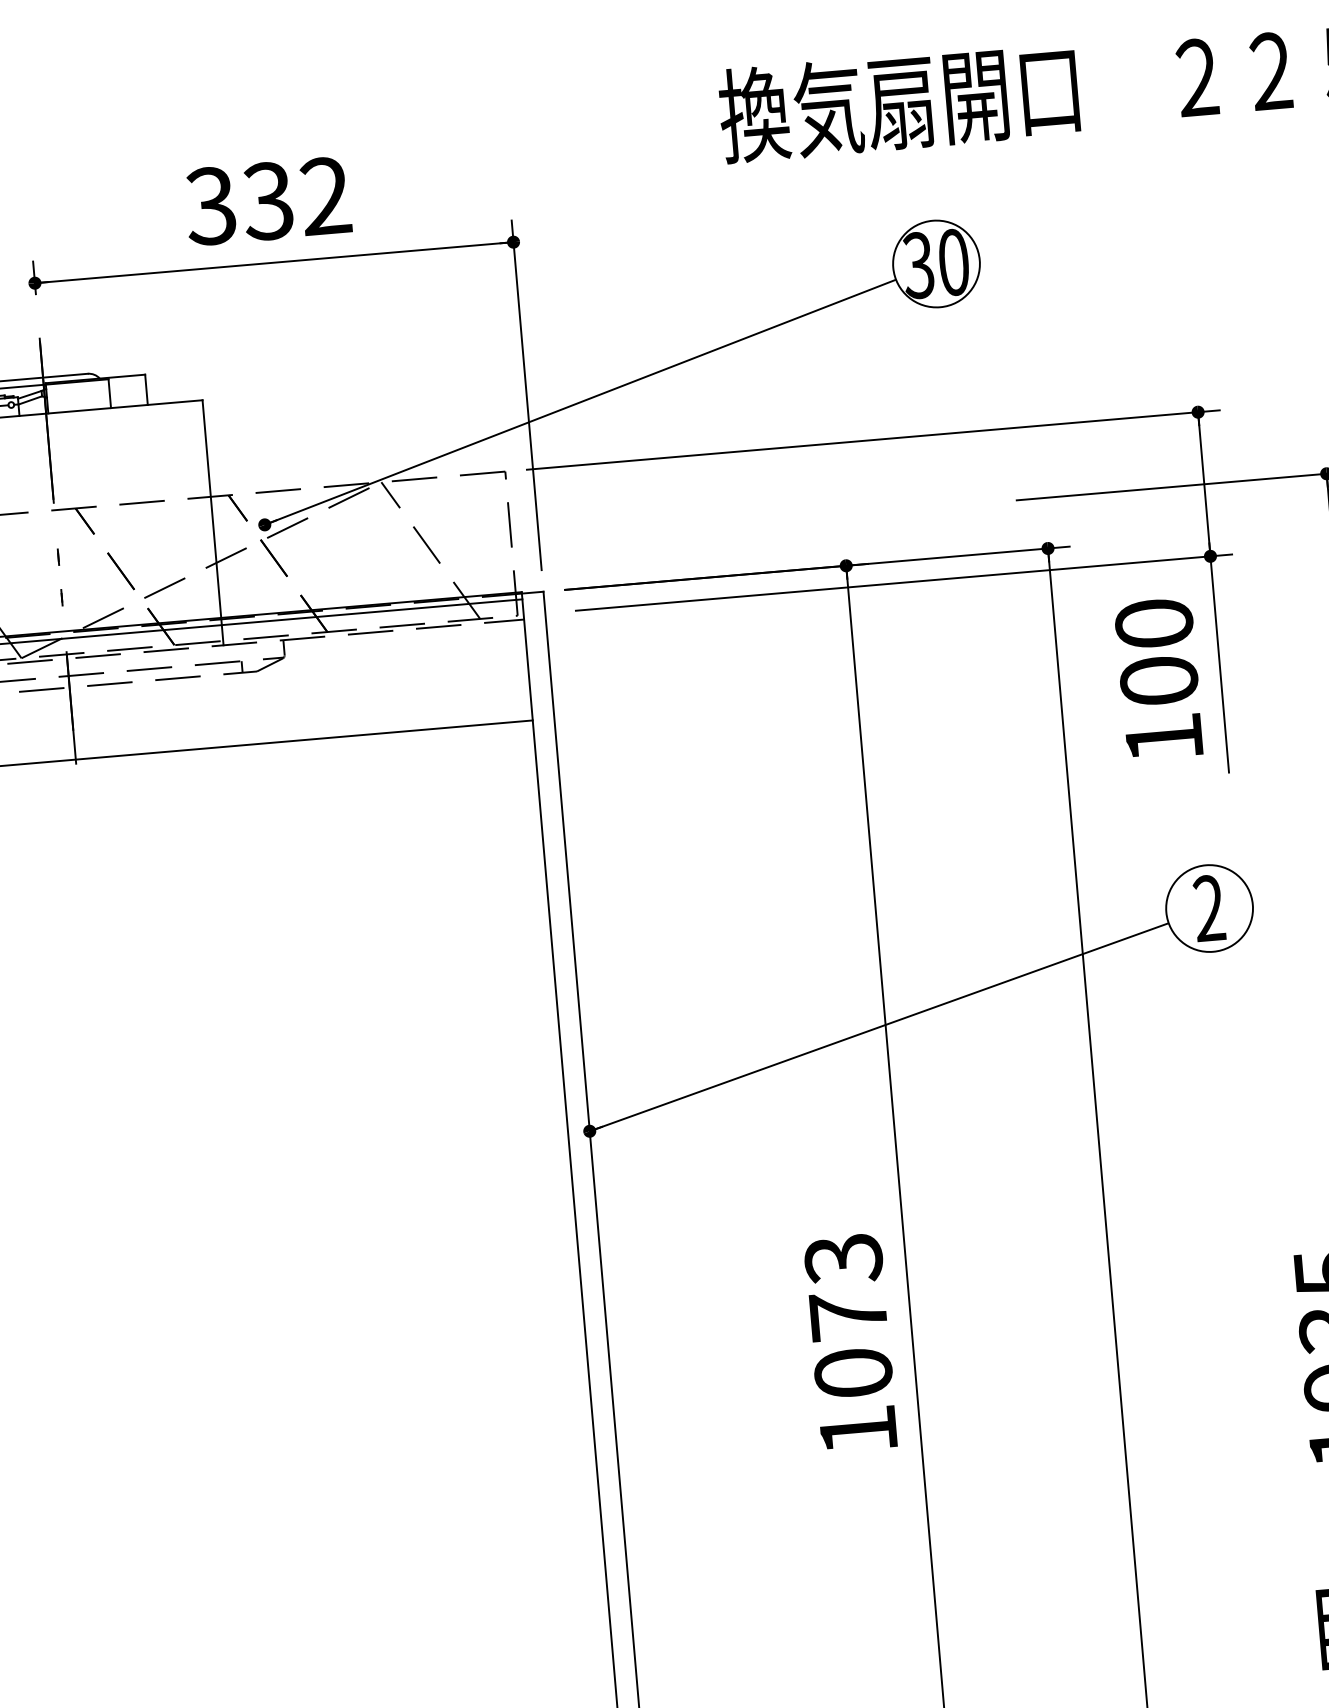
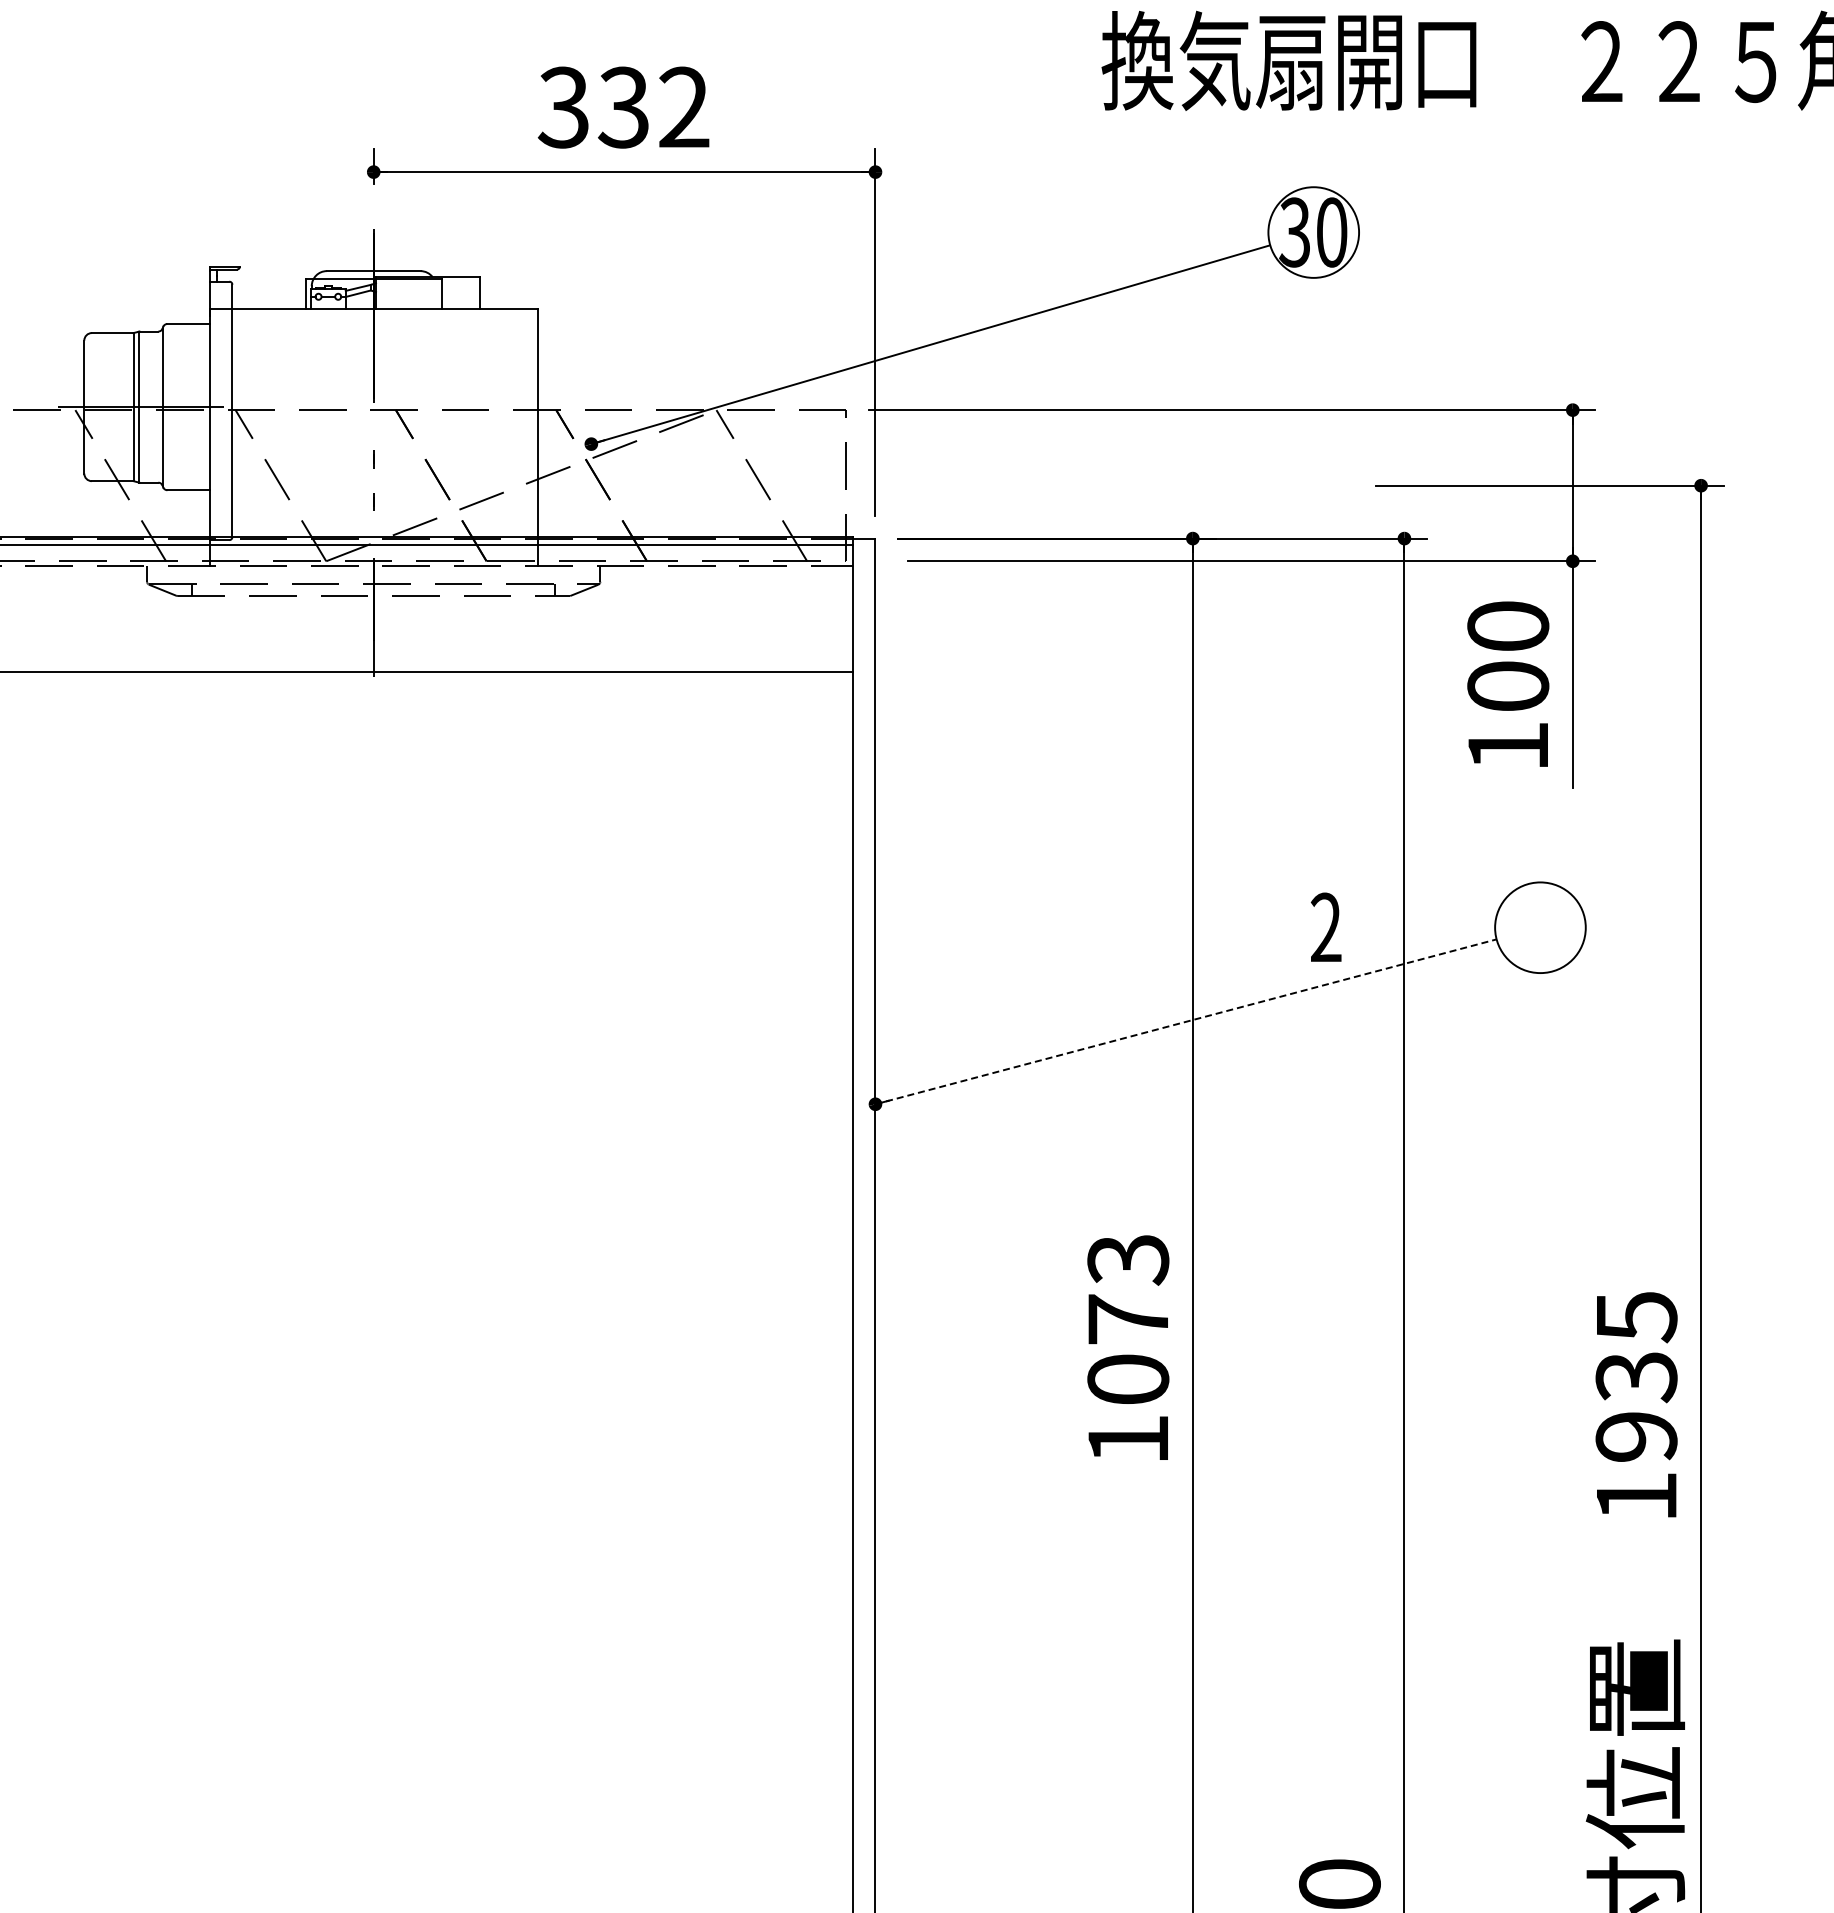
text: (1209, 907) -> (1326, 926), moved
line: (879, 1026) -> (1186, 1021), solid -> dashed

